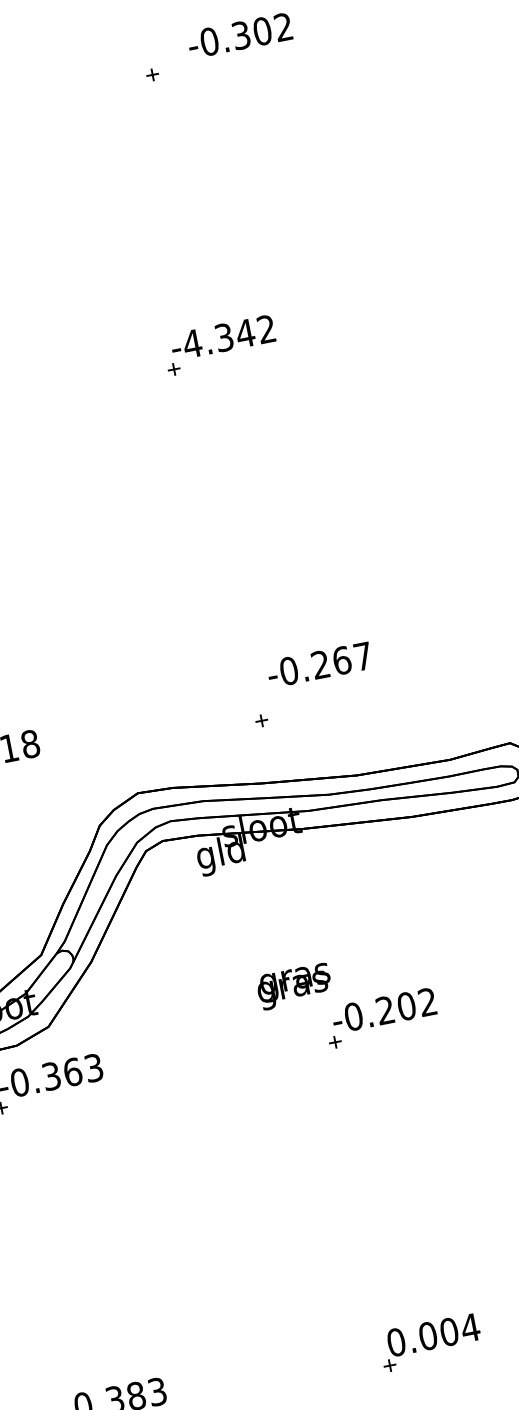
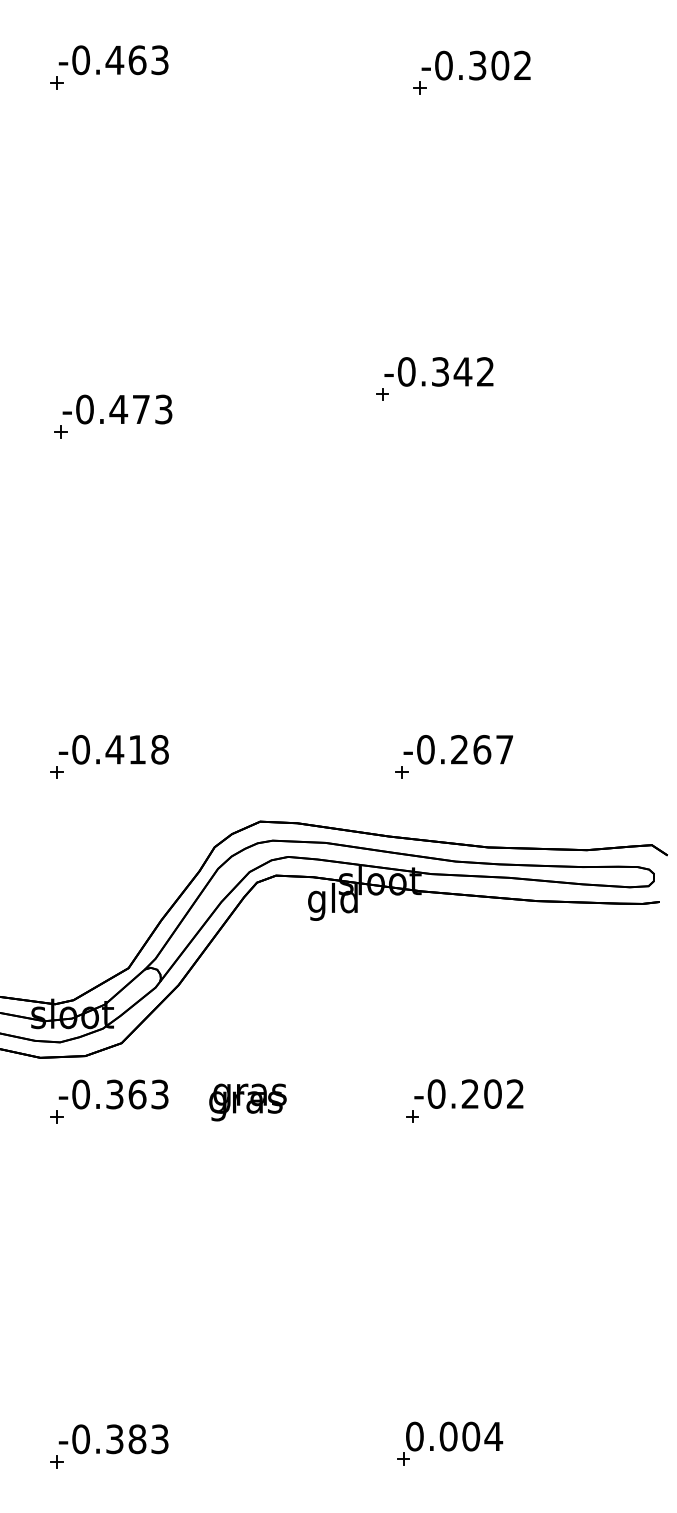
text: (239, 35) -> (475, 65), moved
text: (192, 343) -> (406, 371), -4.342 -> -0.342
text: (319, 664) -> (458, 749), moved
text: (294, 986) -> (247, 1102), moved

